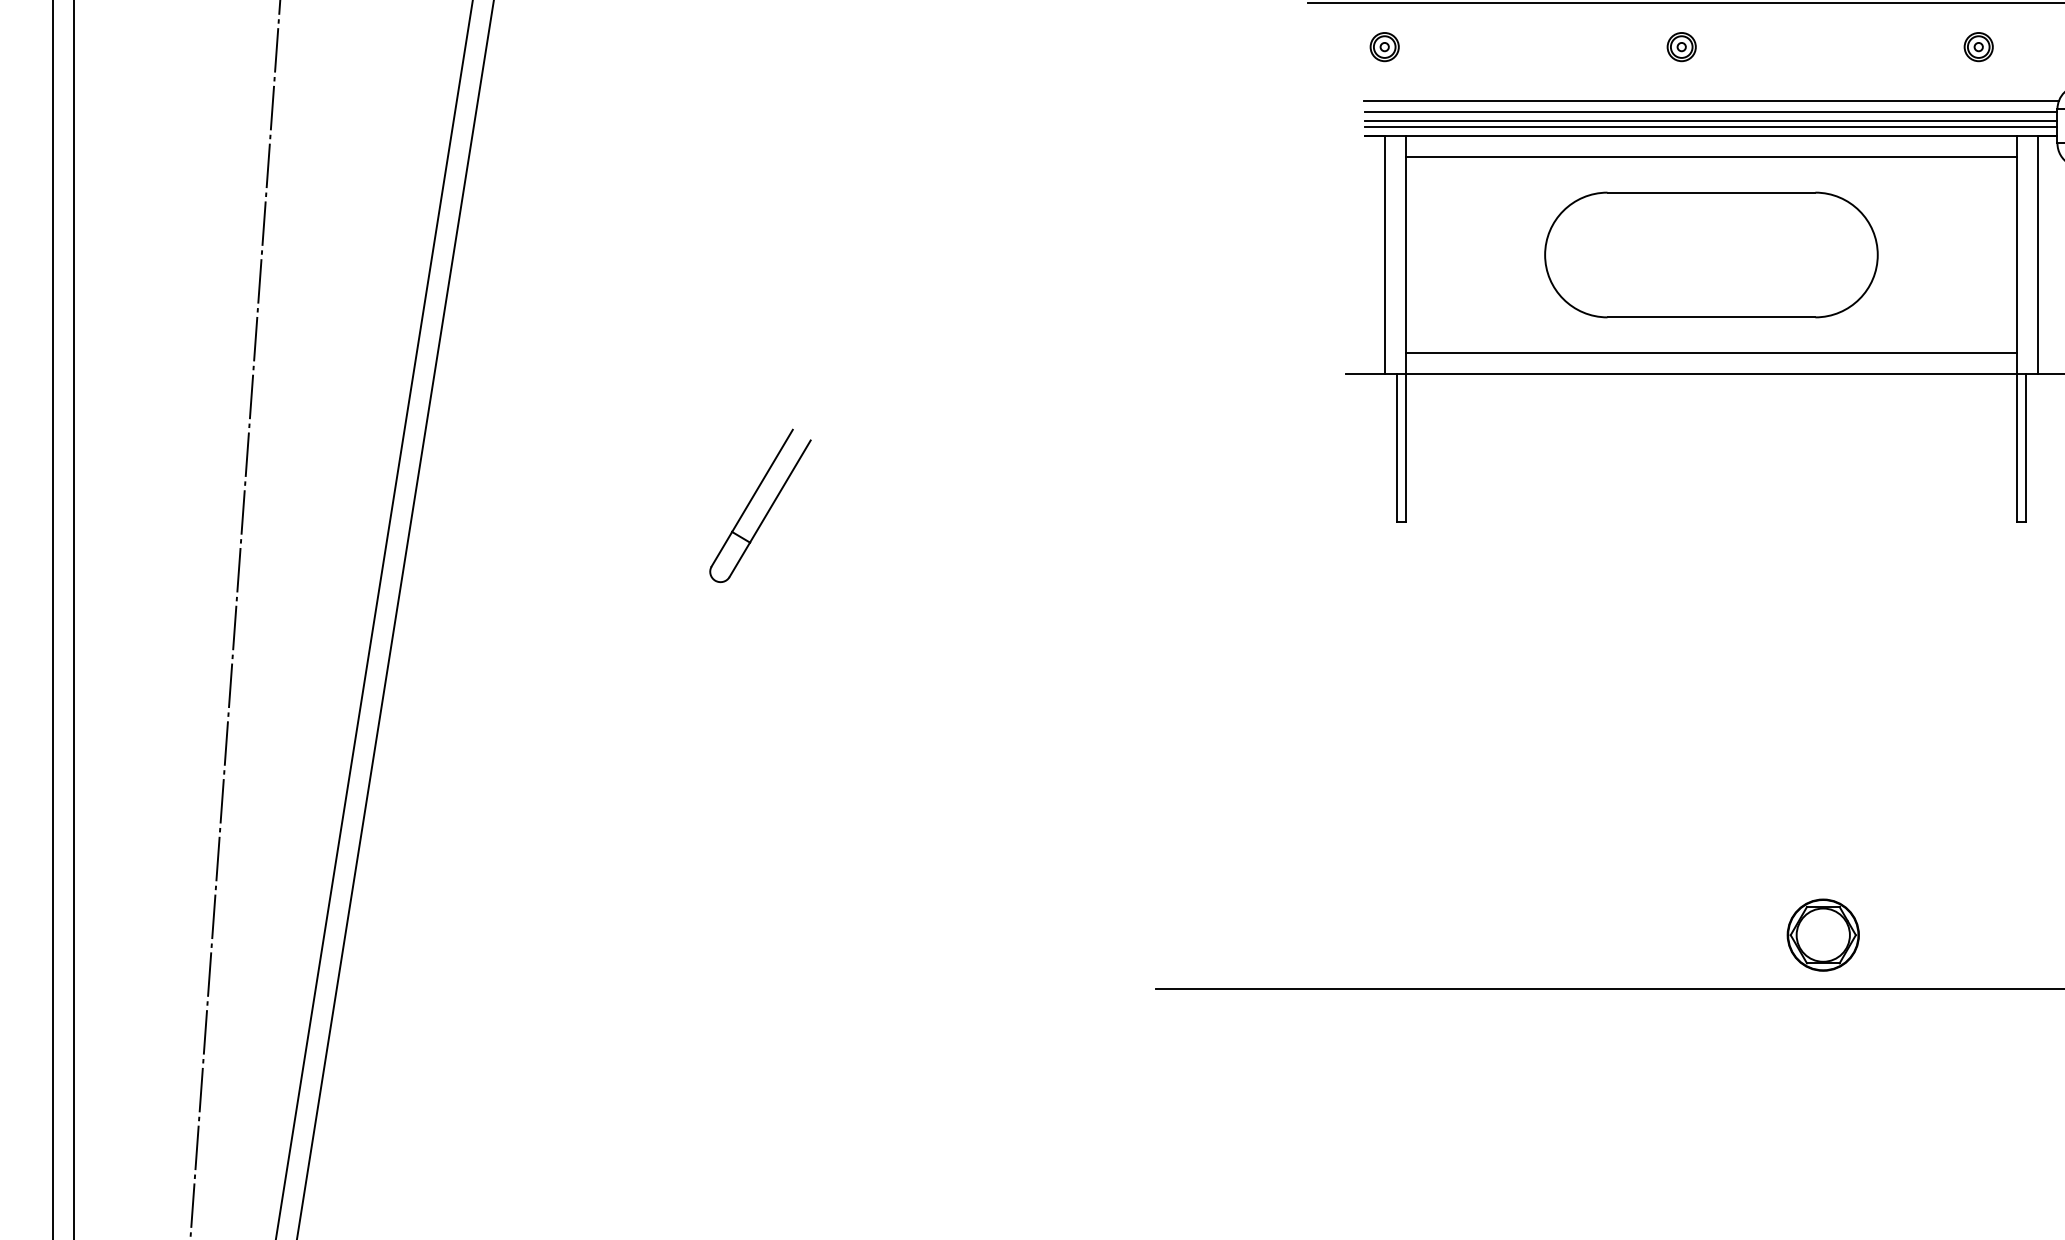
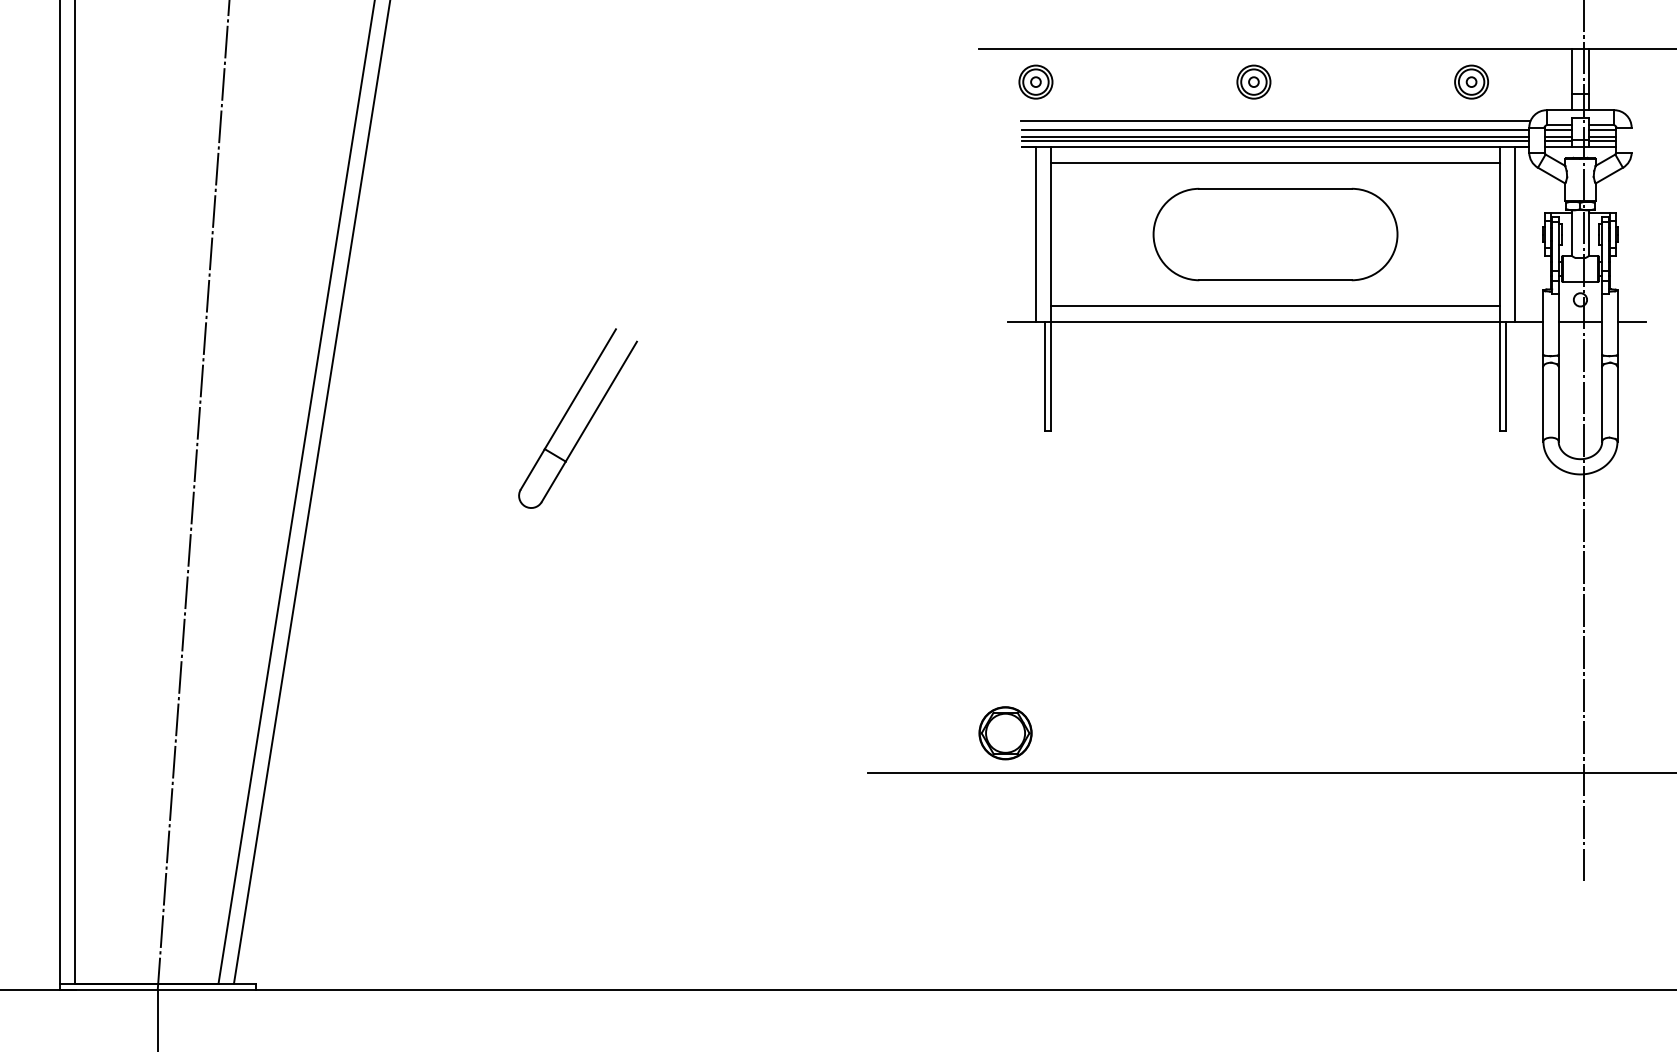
part: (1384, 46) -> (1035, 81), size x1.6
part: (1681, 46) -> (1253, 81), size x1.6
part: (1978, 46) -> (1471, 81), size x1.6
part: (760, 505) -> (578, 418), size x1.6
part: (1823, 935) -> (1005, 733), moved

